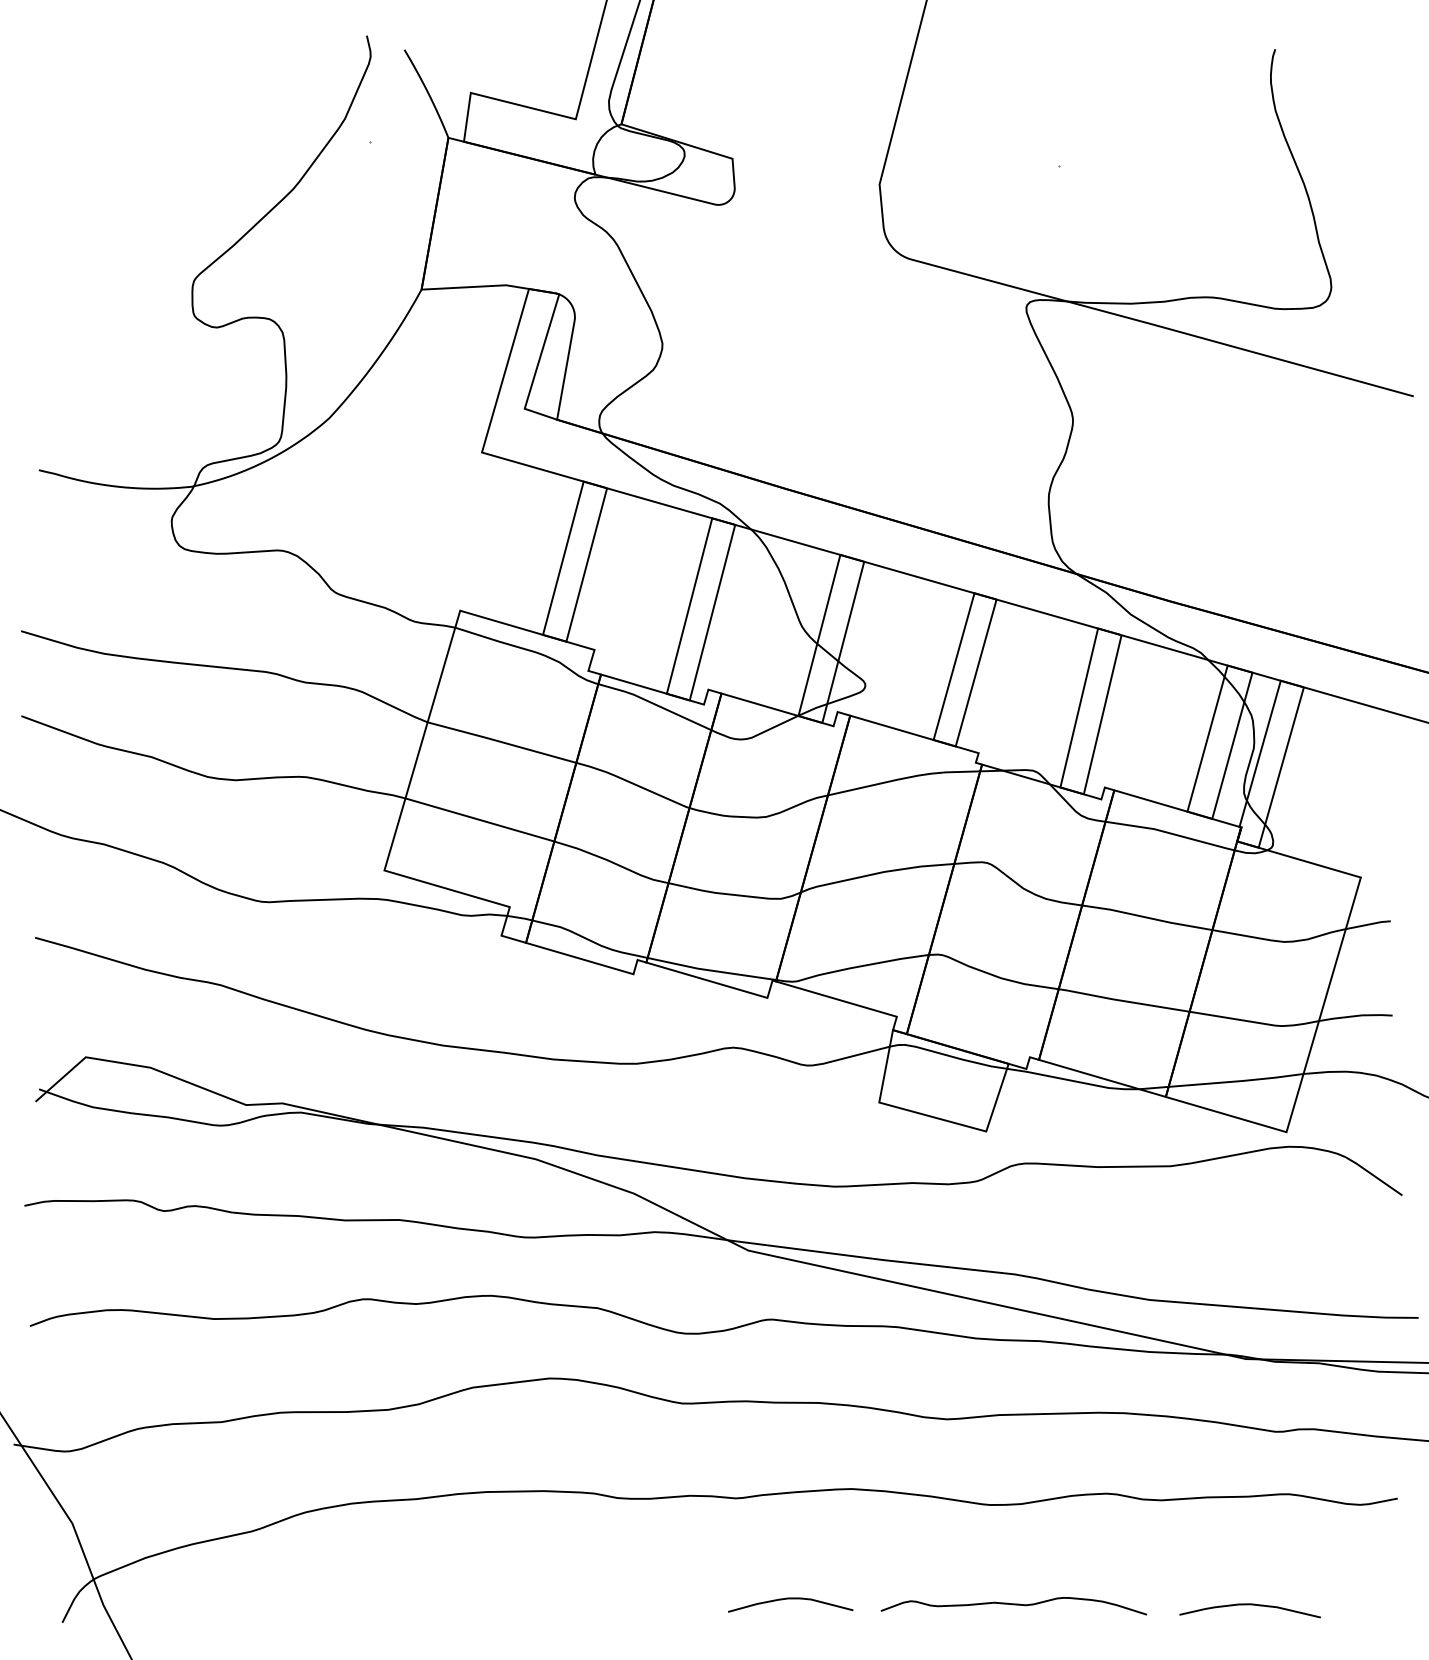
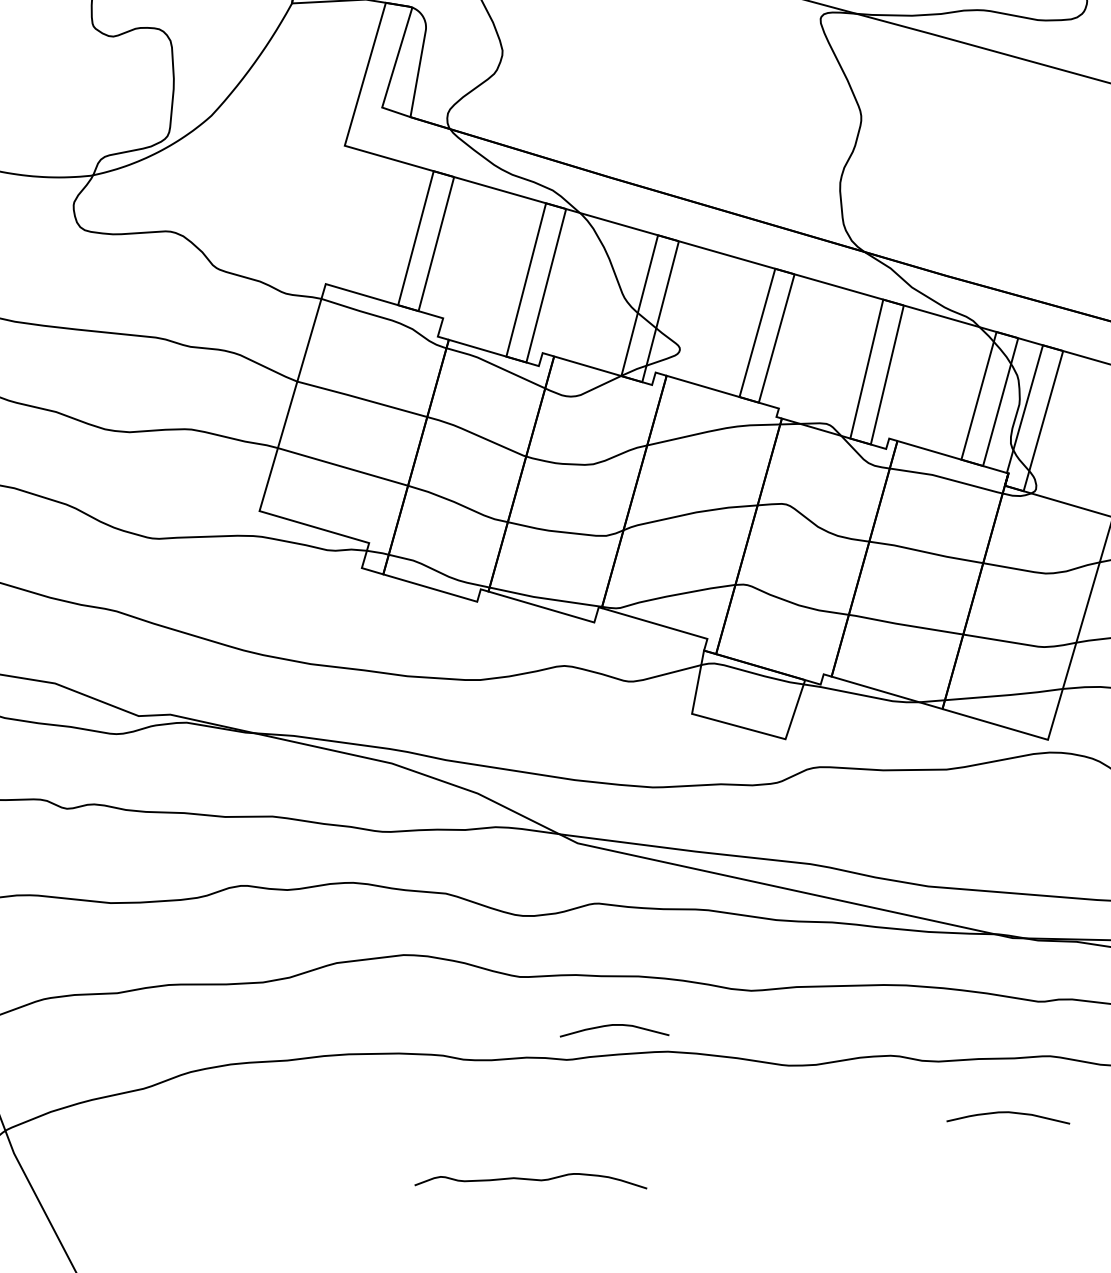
curve: (790, 1599) -> (614, 1025), moved
curve: (1013, 1605) -> (530, 1180), moved
curve: (1249, 1605) -> (1007, 1113), moved

